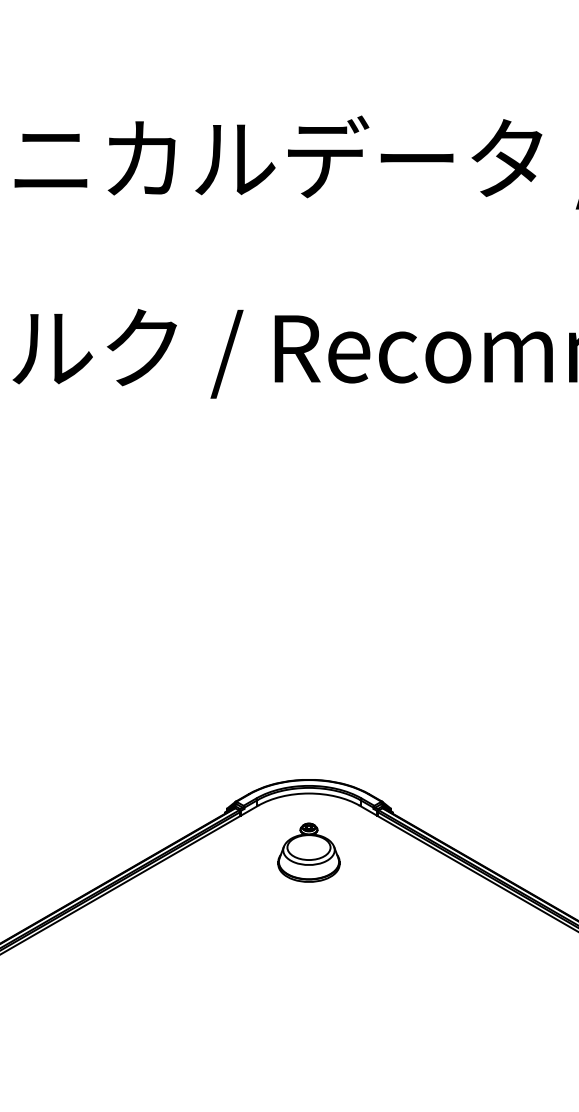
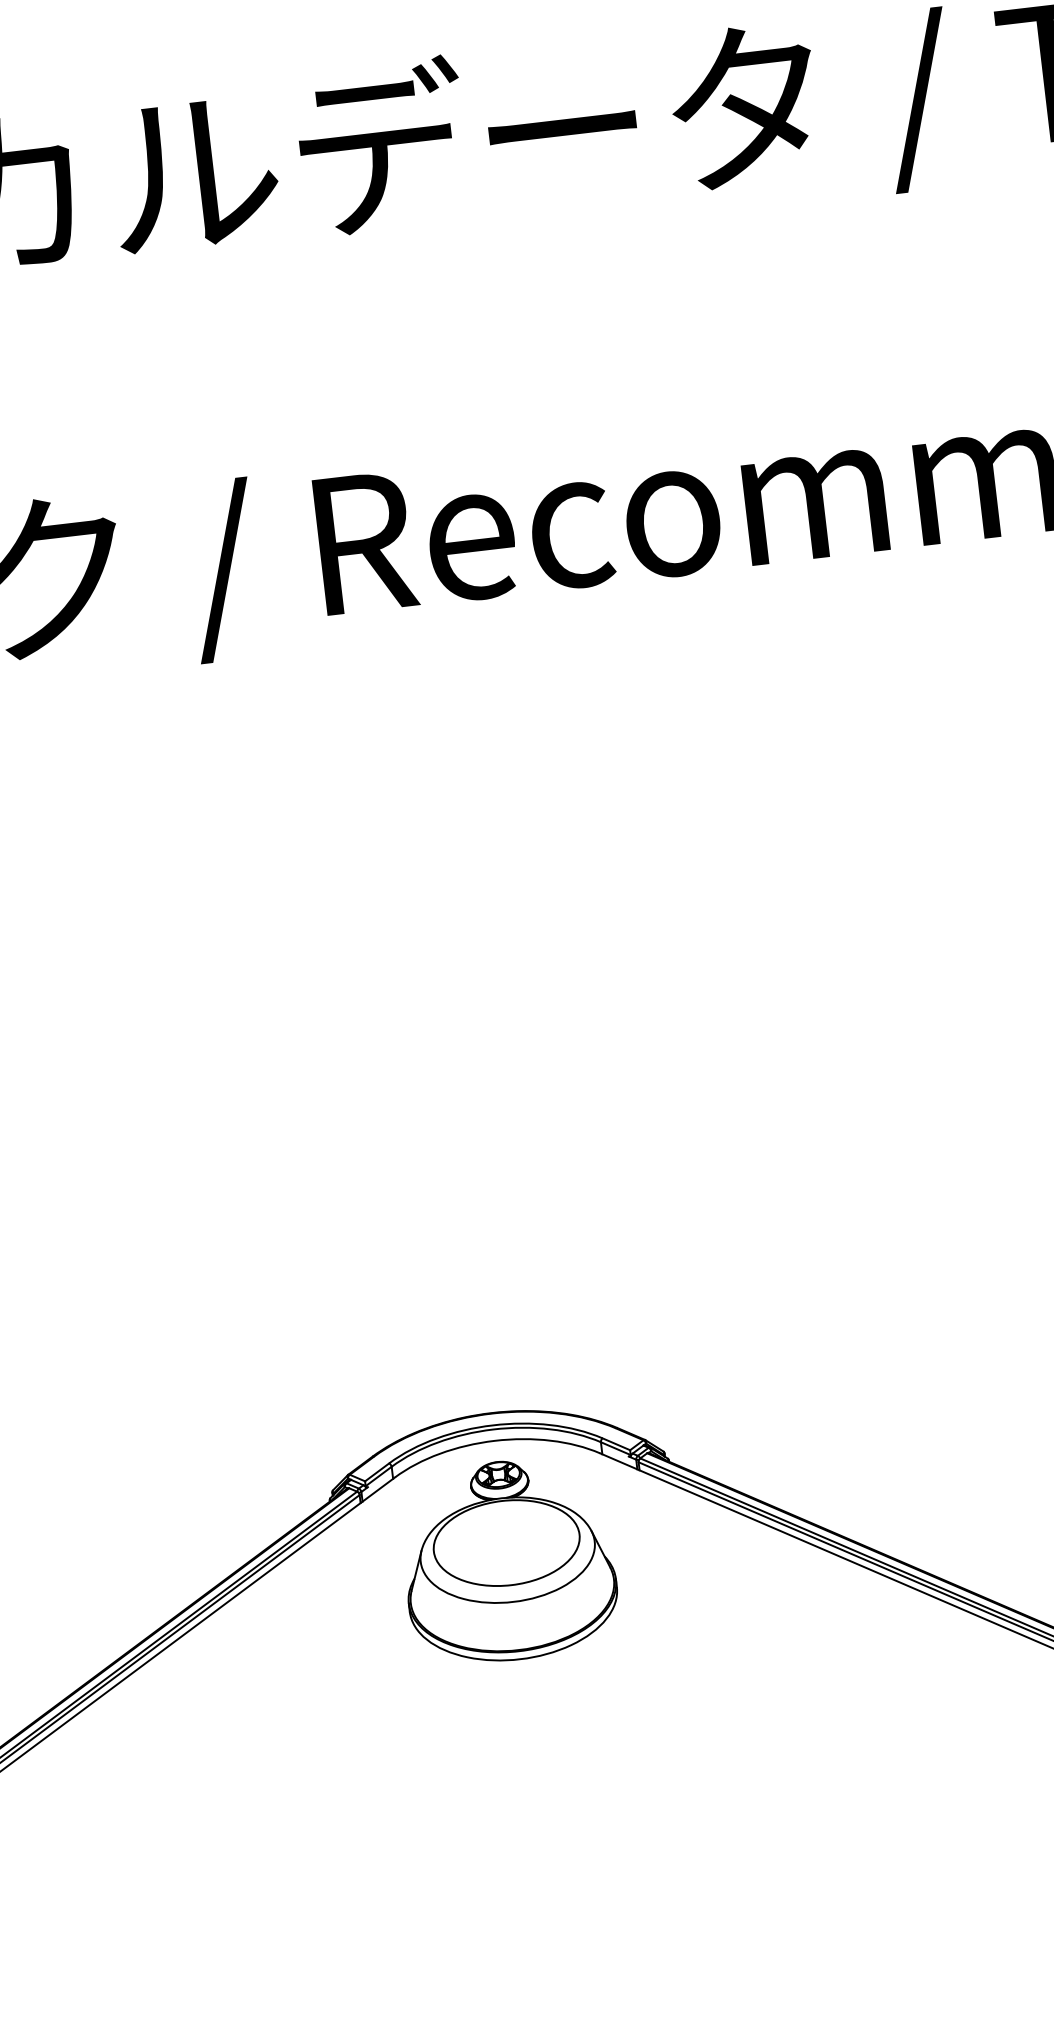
part: (308, 852) -> (507, 1560), size x1.67

